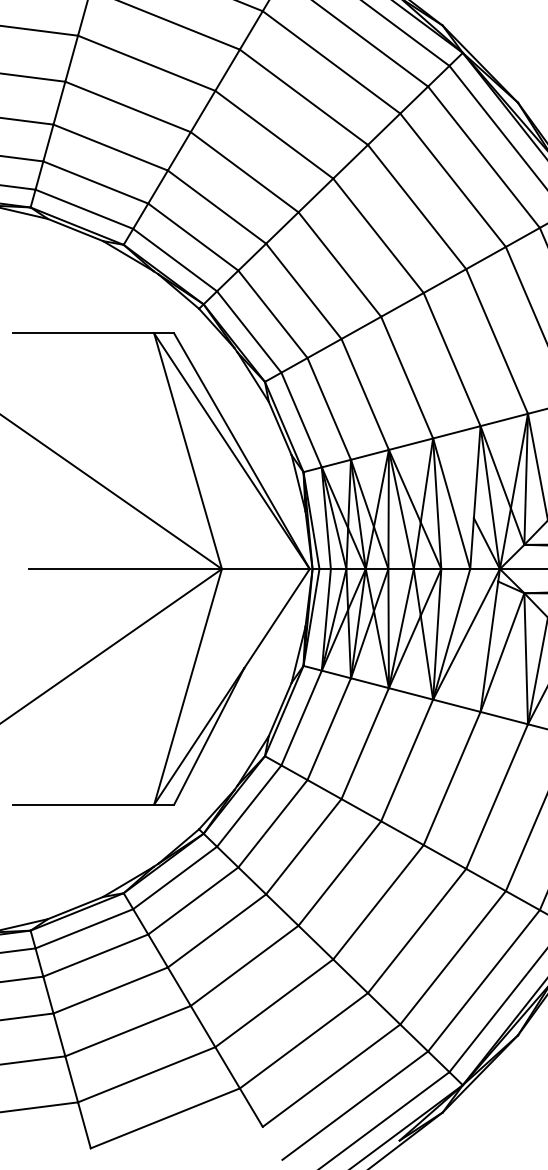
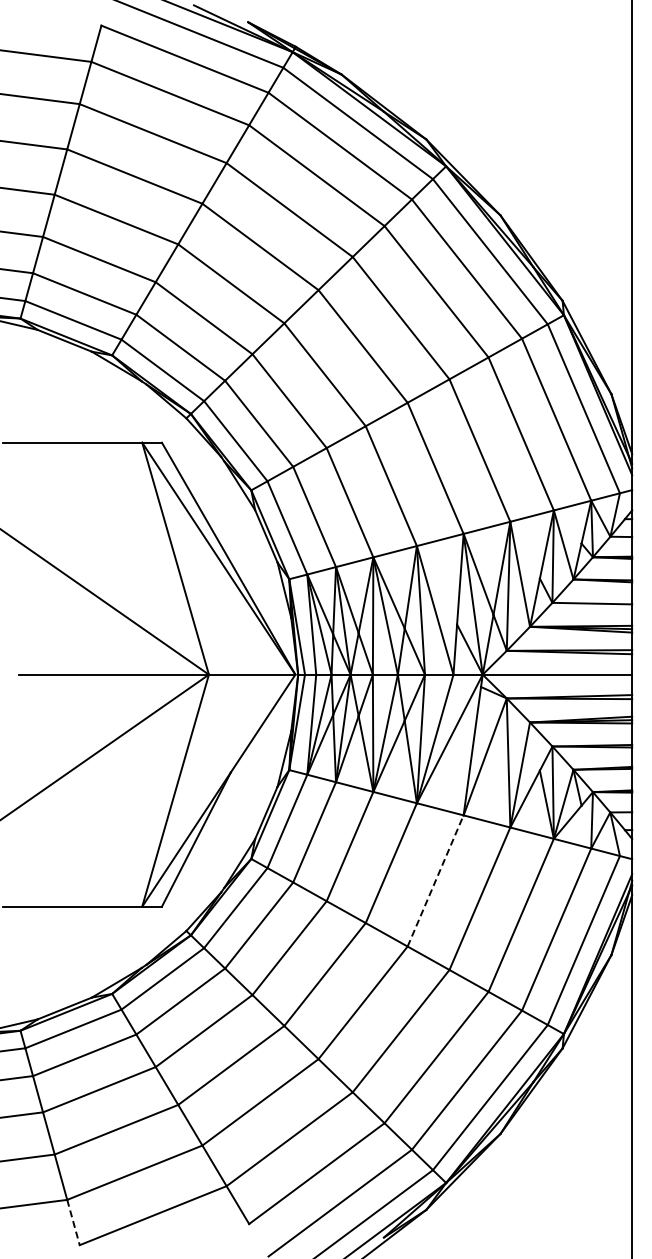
line: (451, 778) -> (435, 880), solid -> dashed
line: (84, 1126) -> (73, 1223), solid -> dashed

